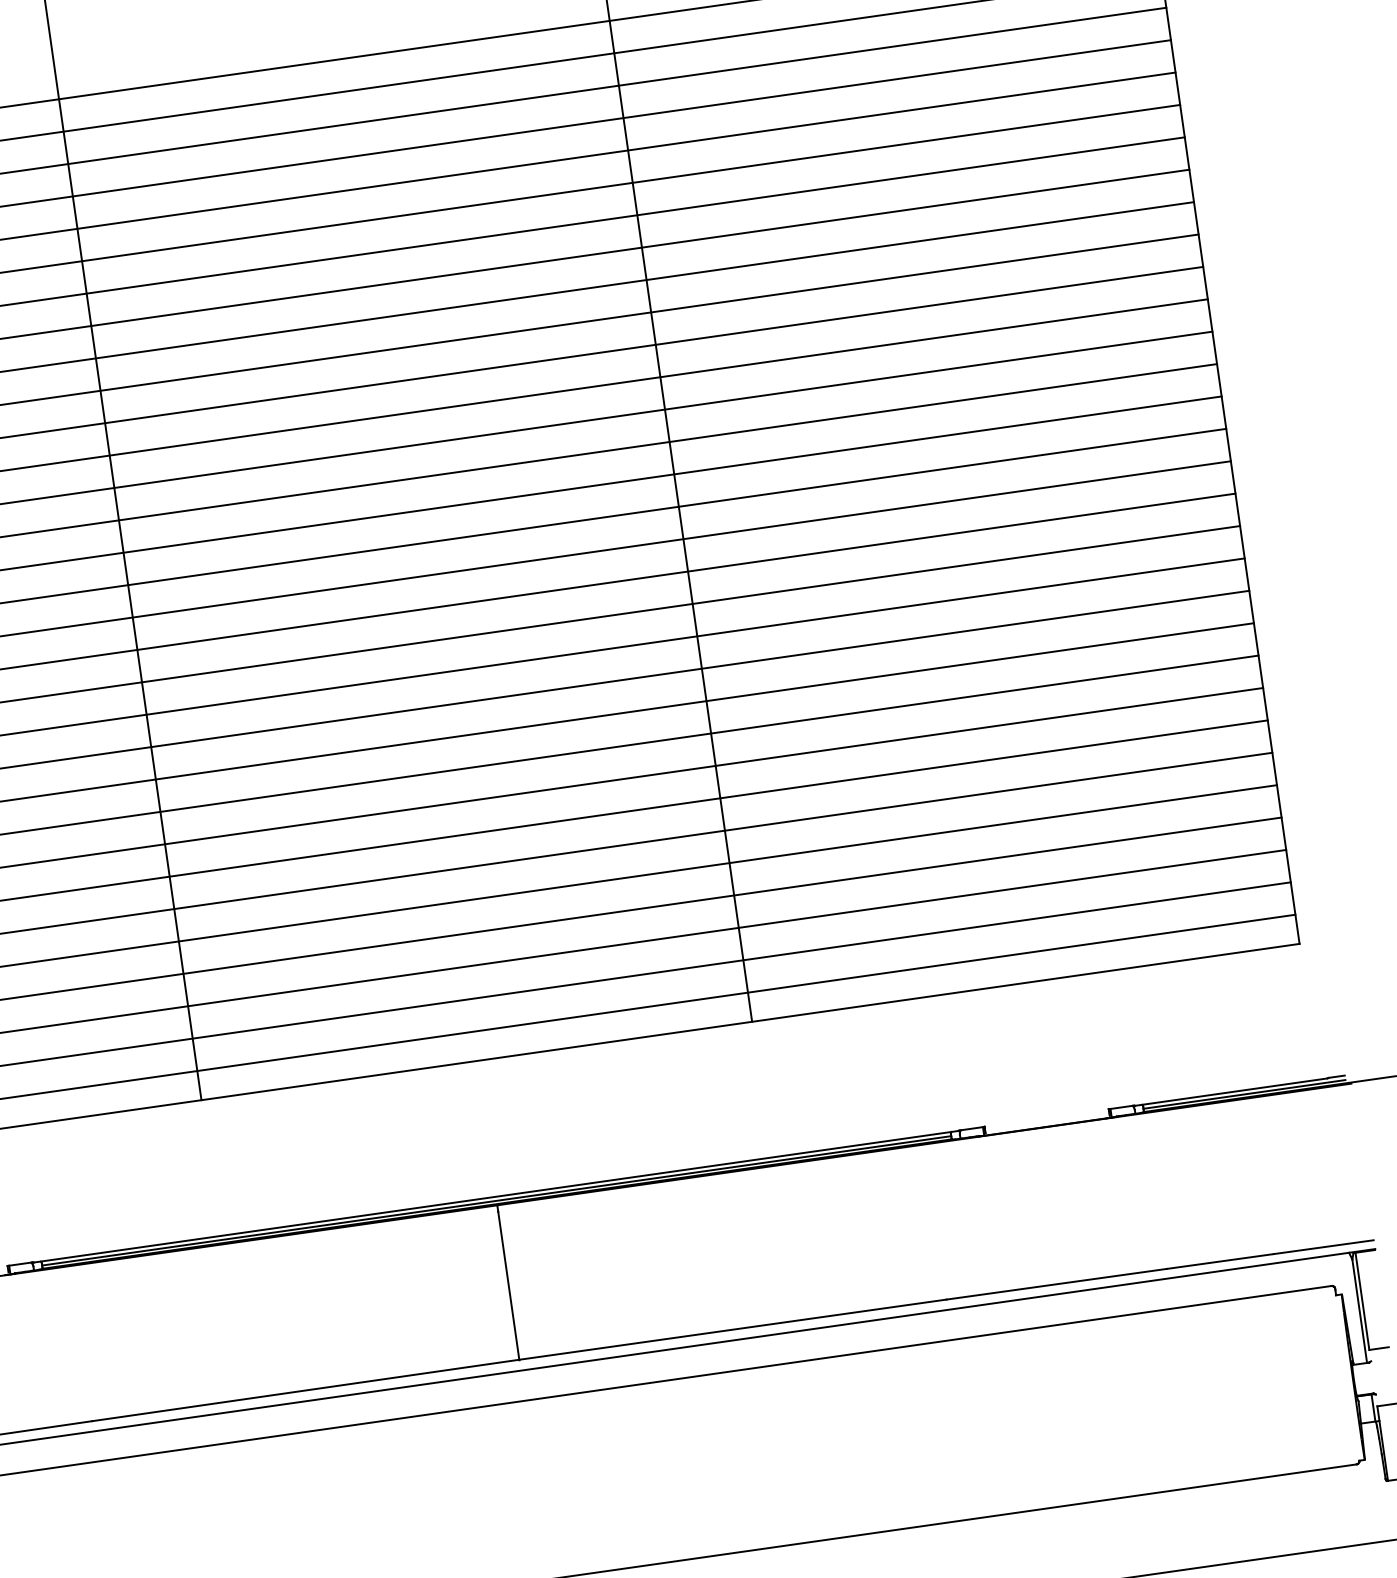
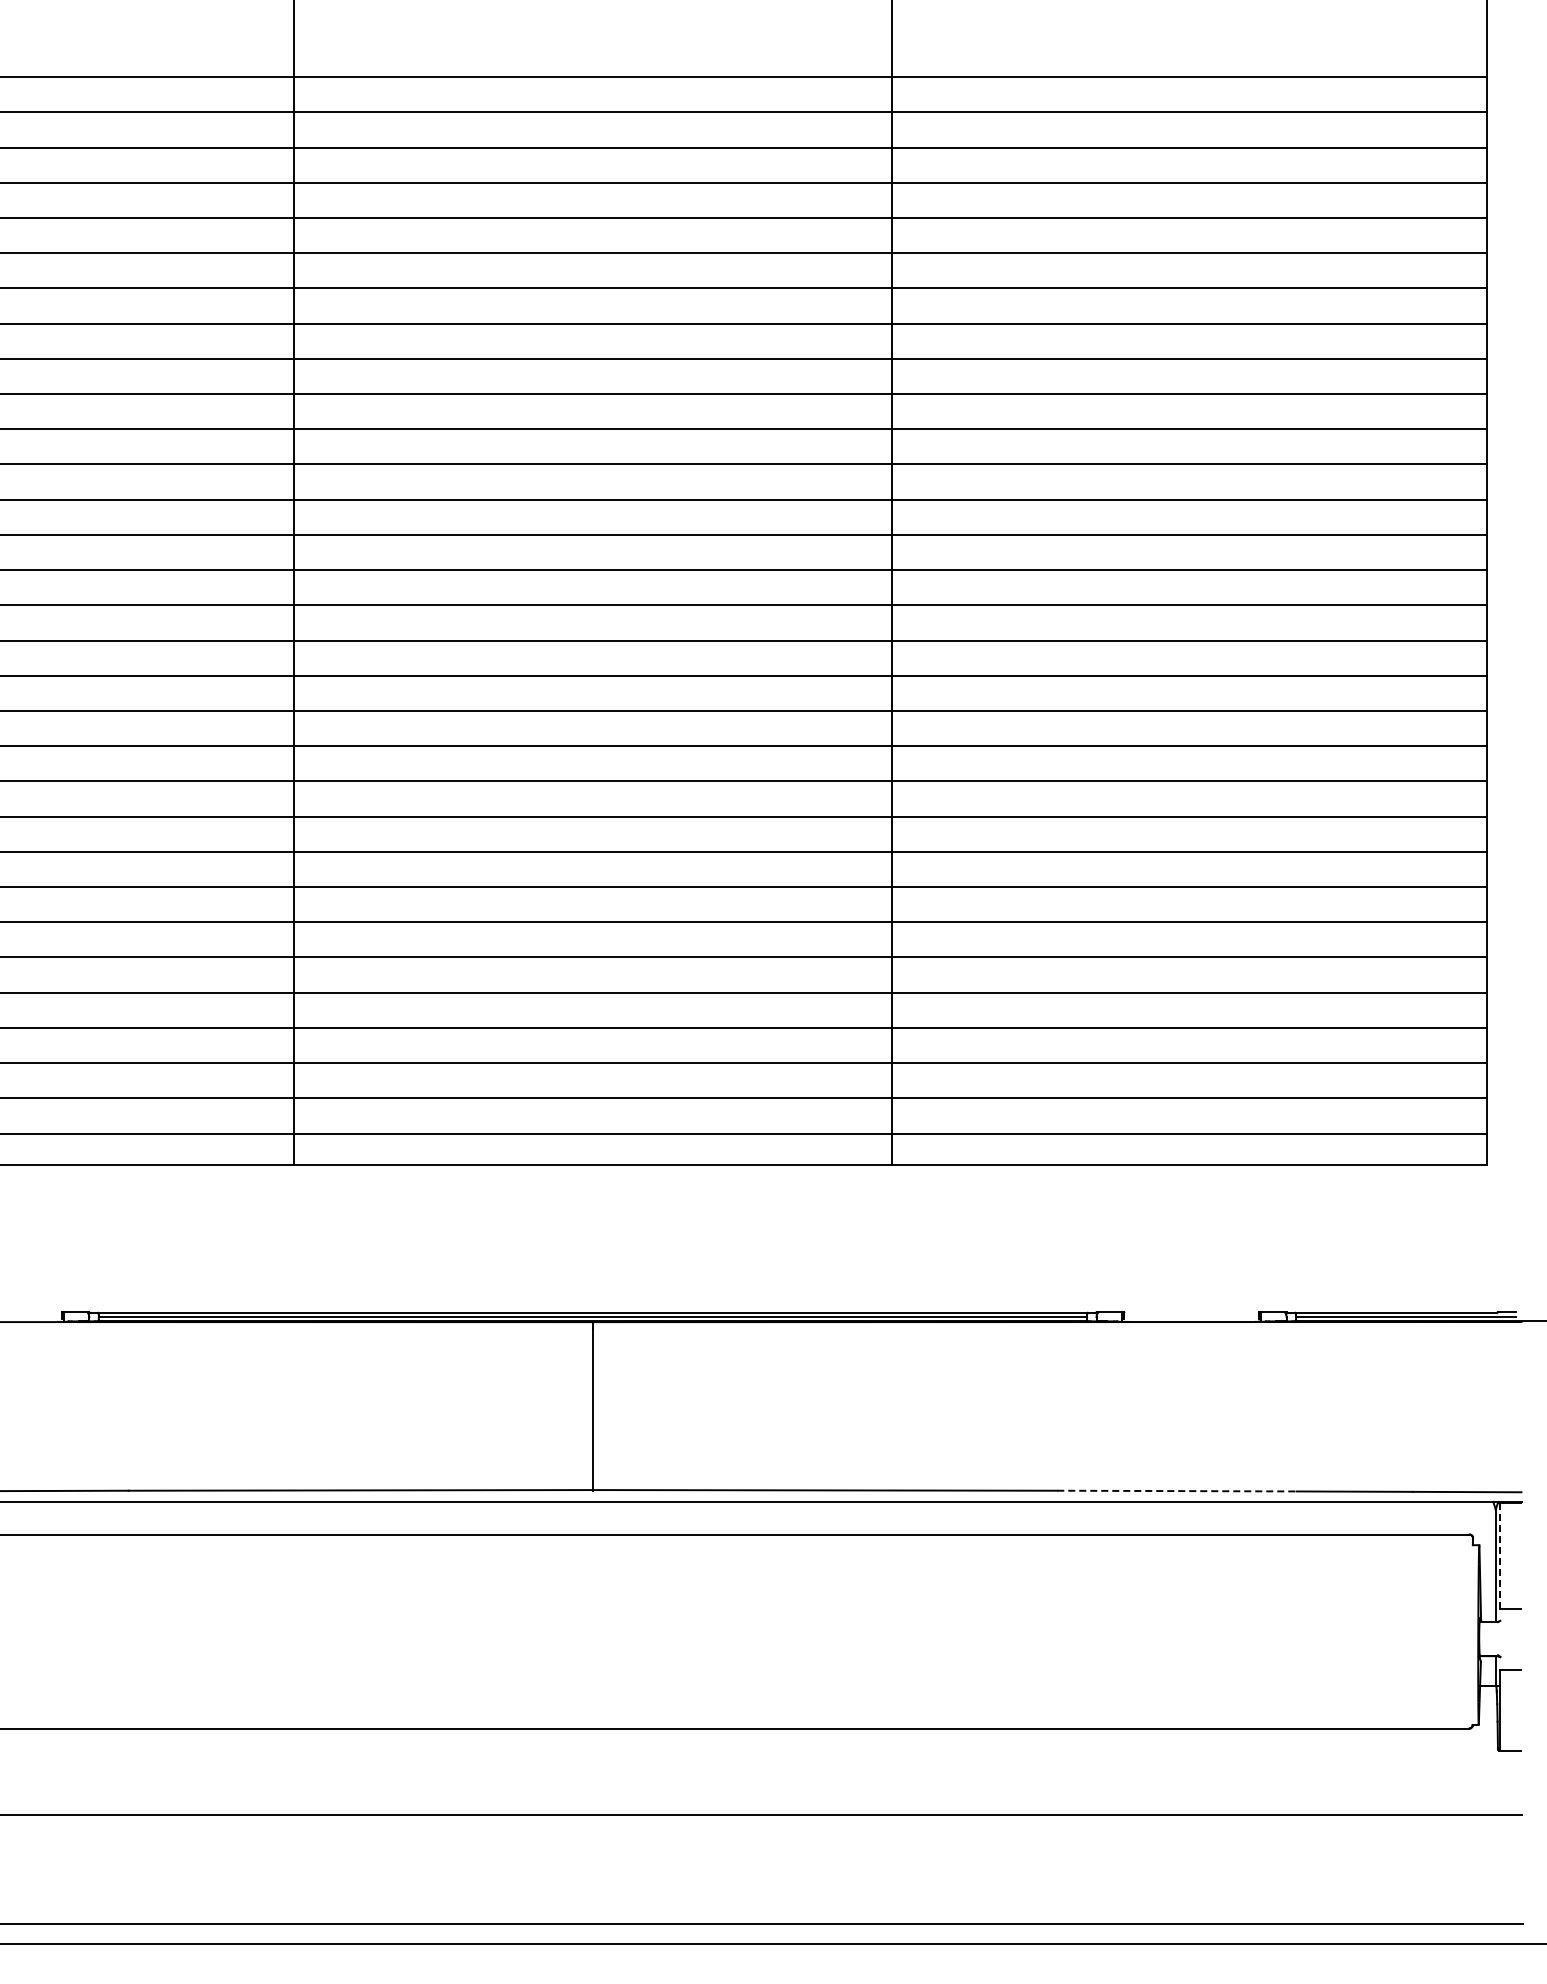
line: (1056, 1284) -> (1176, 1491), solid -> dashed
line: (1362, 1301) -> (1500, 1555), solid -> dashed

